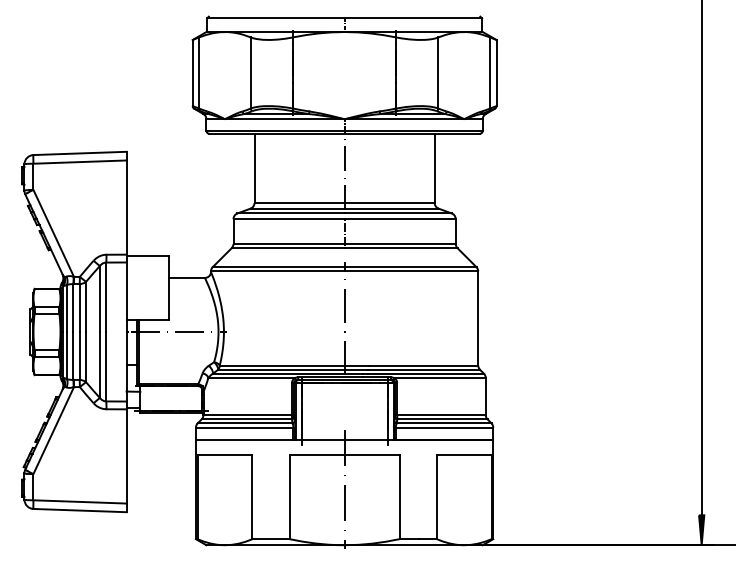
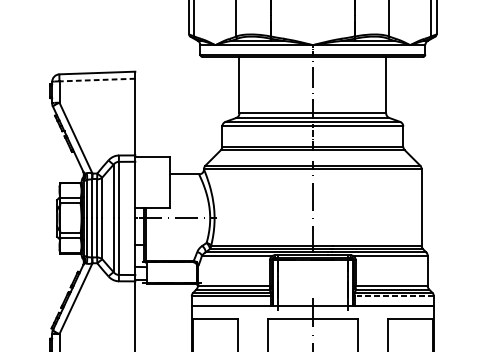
line: (80, 162) -> (97, 80), solid -> dashed
line: (444, 427) -> (394, 296), solid -> dashed

